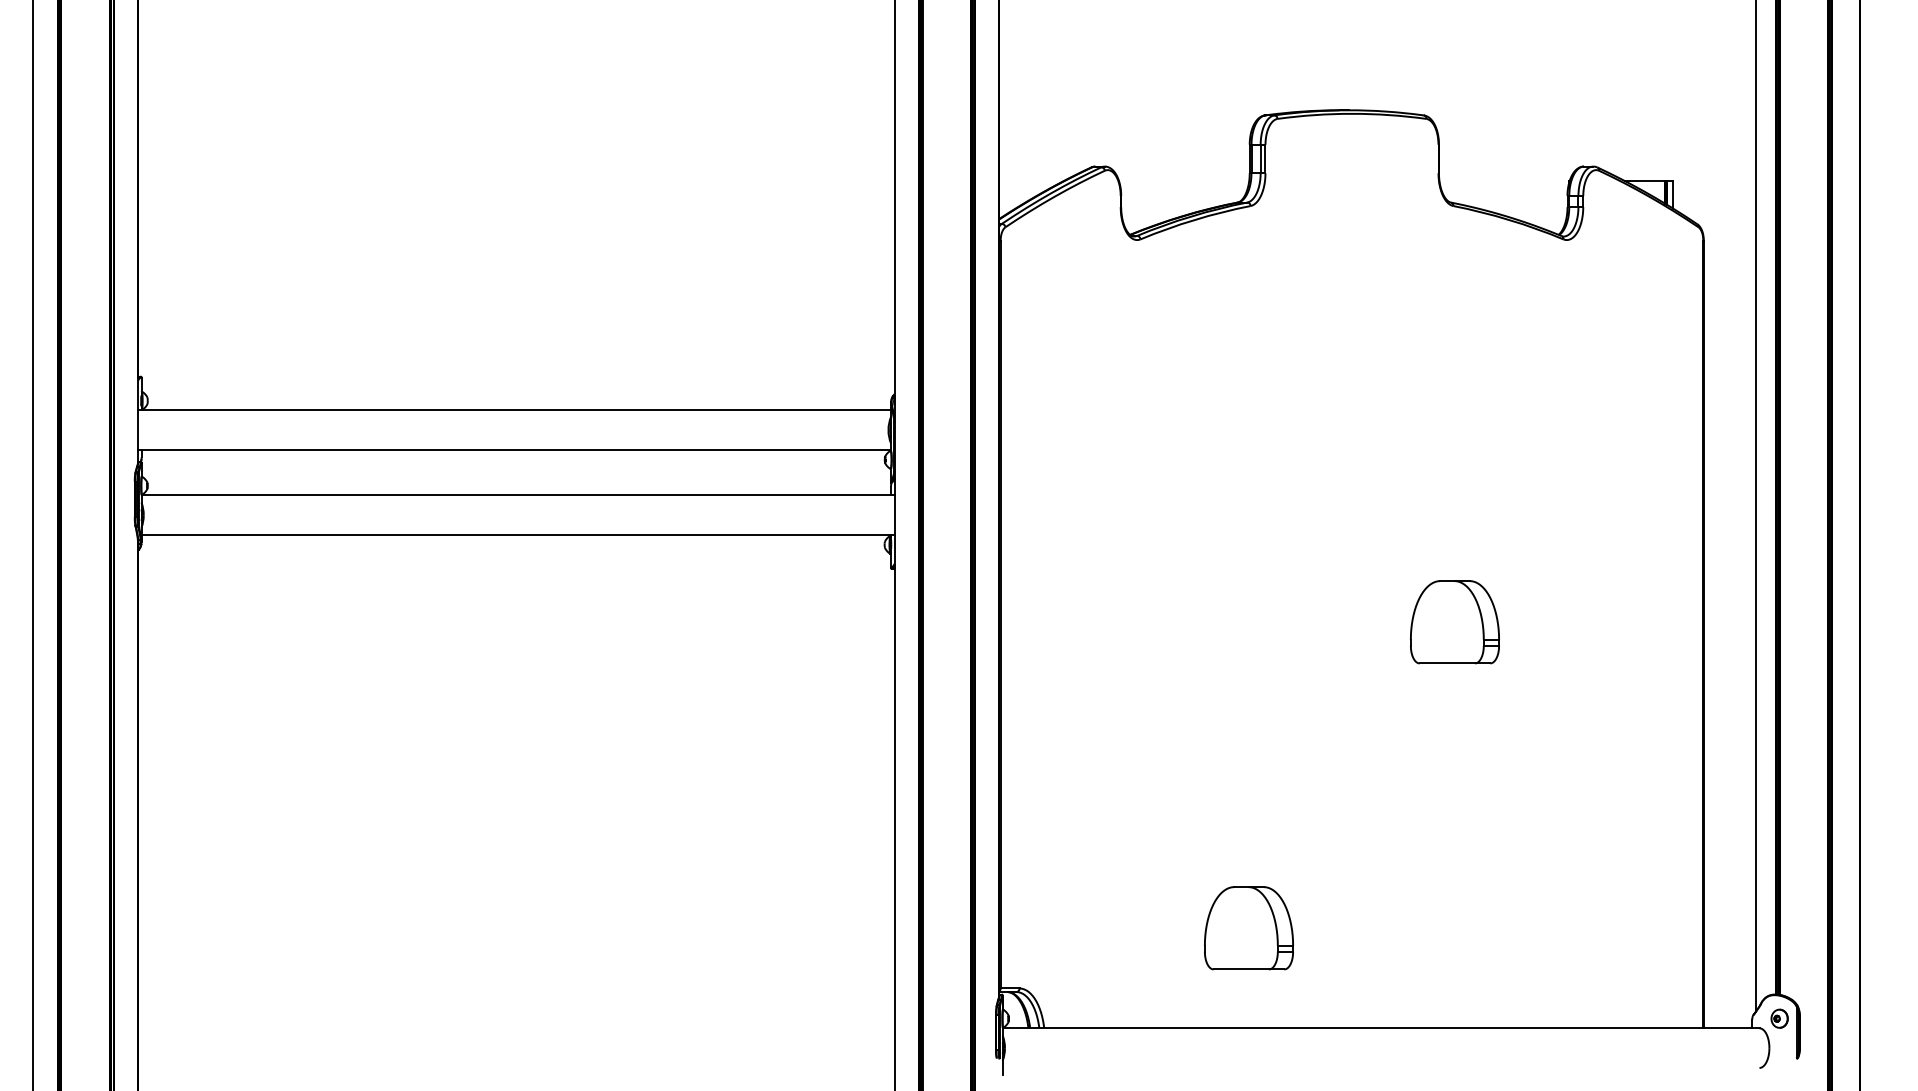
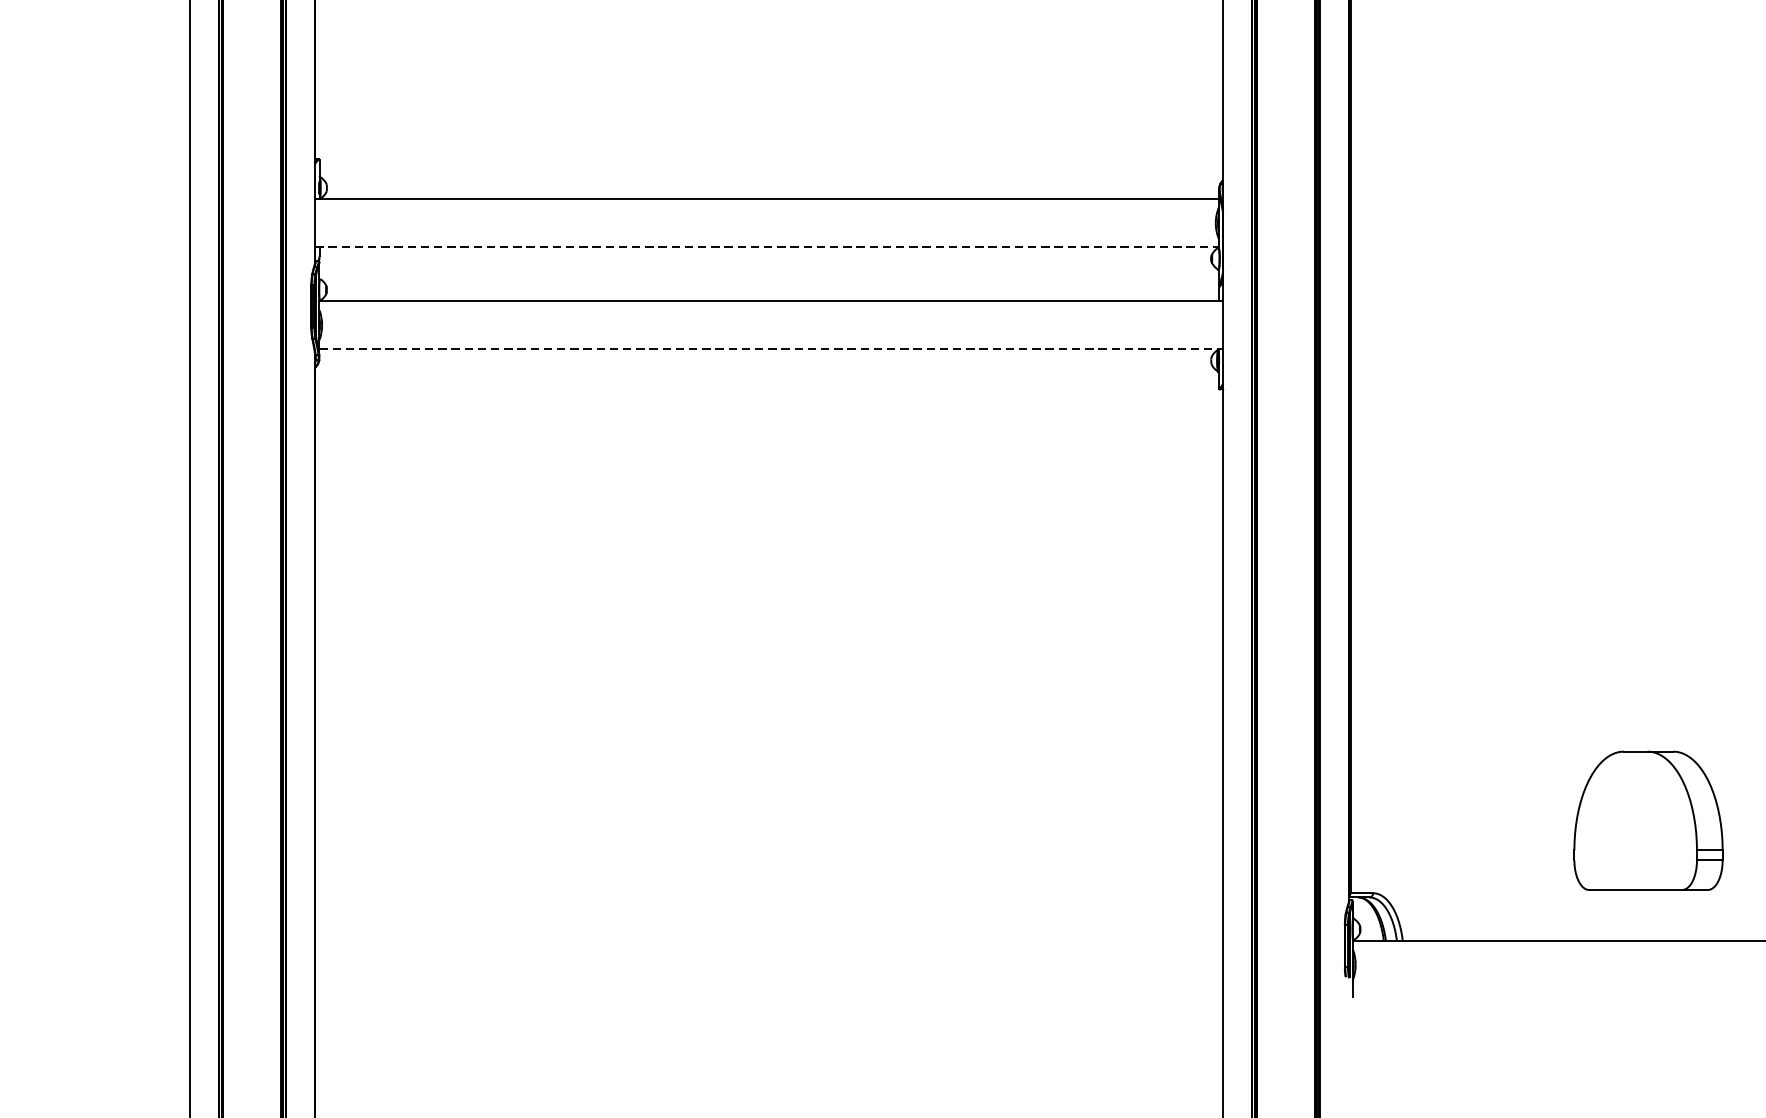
line: (514, 450) -> (767, 247), solid -> dashed
line: (518, 534) -> (771, 348), solid -> dashed
part: (1248, 928) -> (1647, 821), size x1.4

